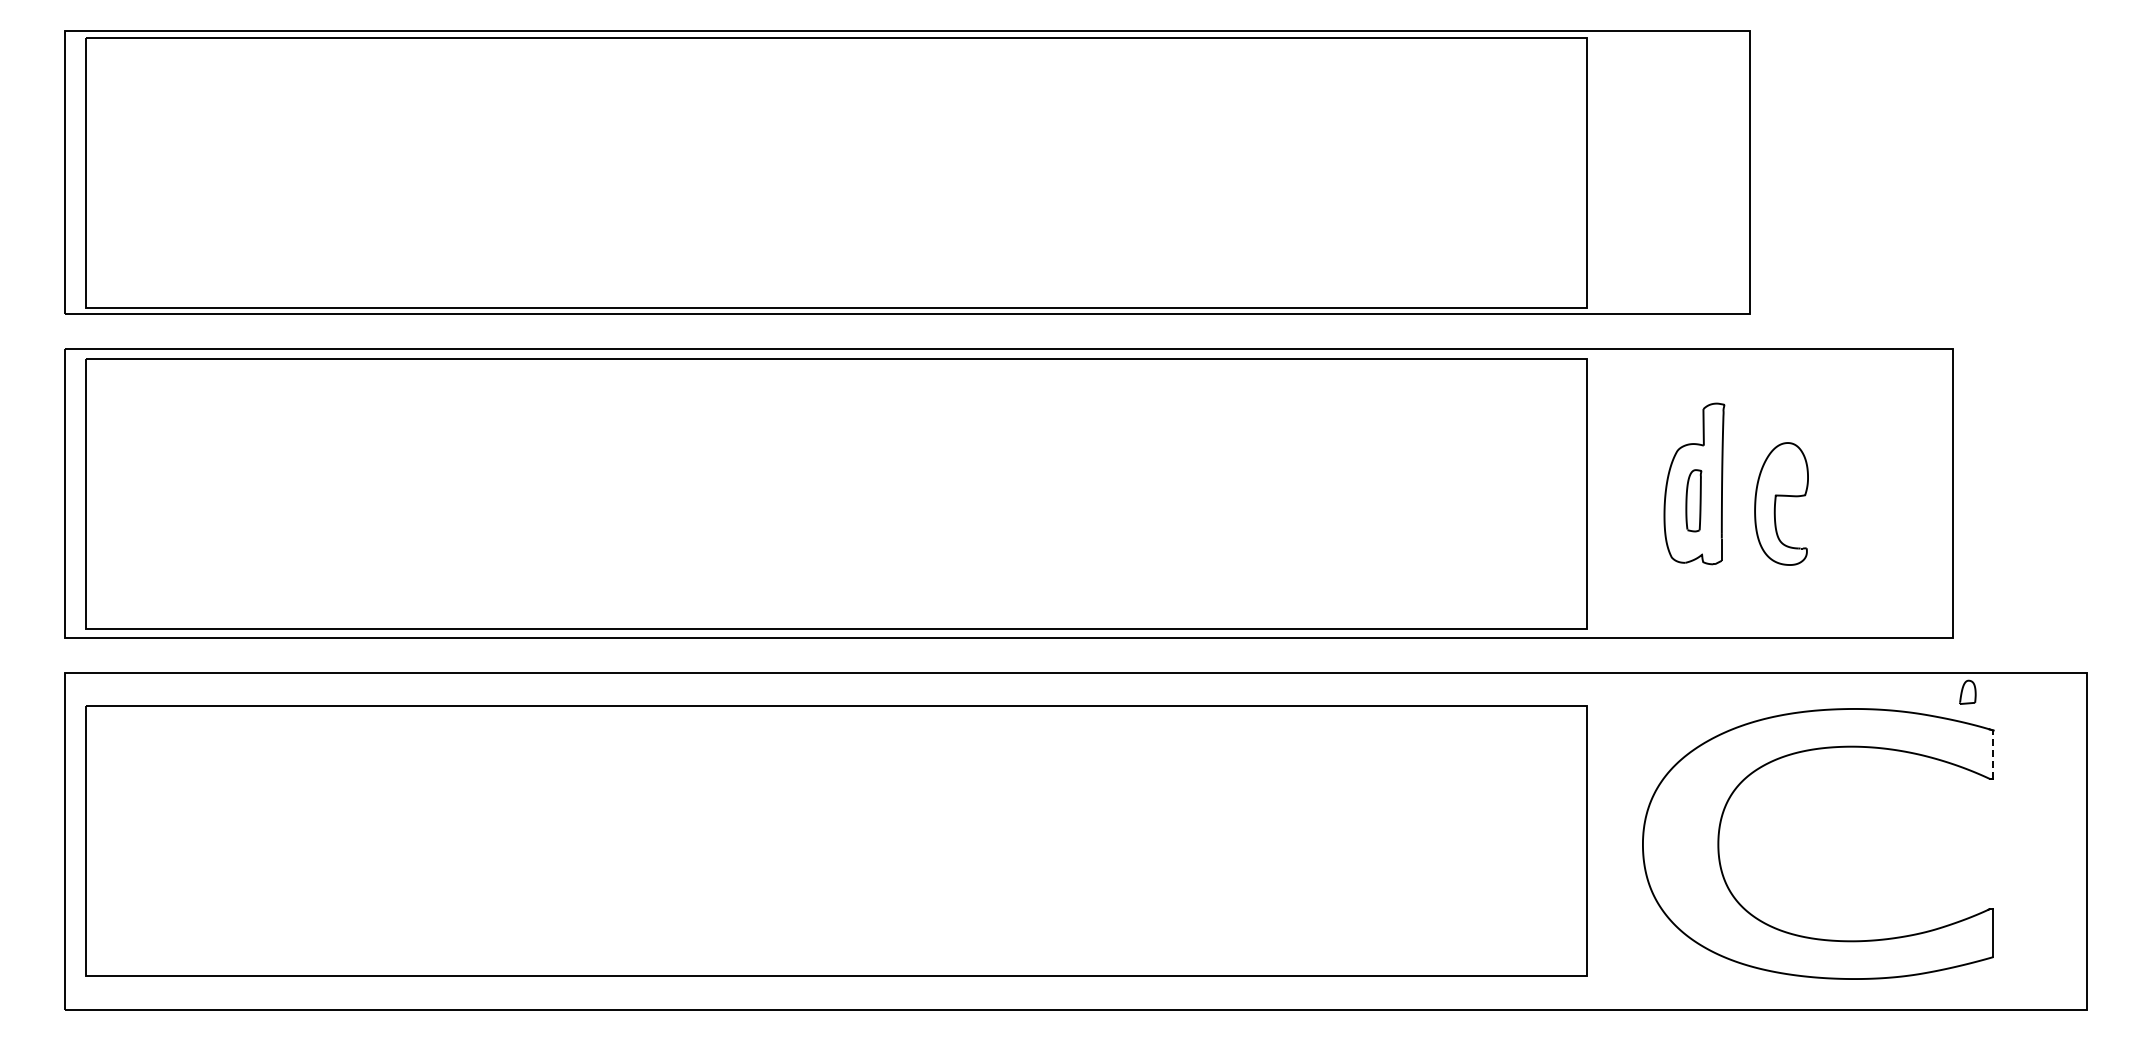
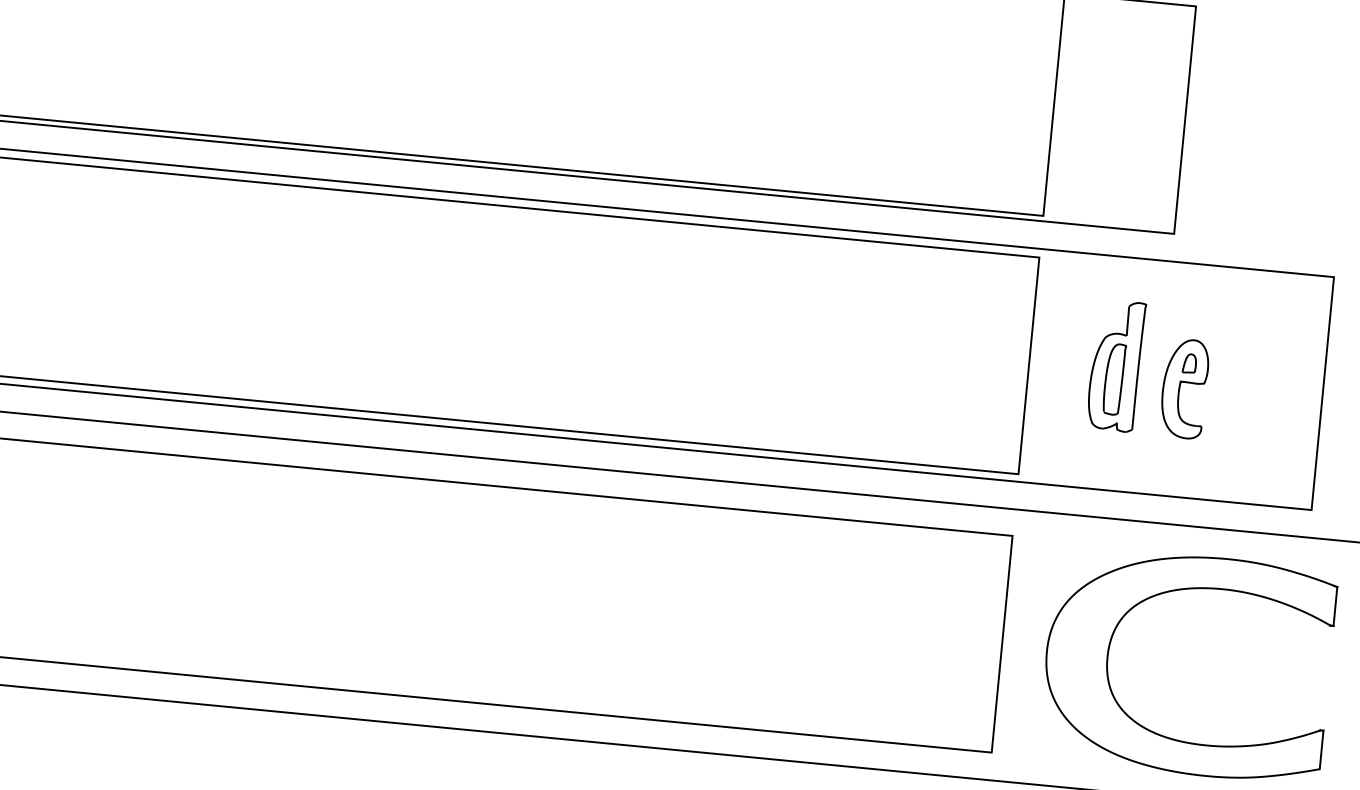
part: (1693, 500) -> (1114, 379), size x1.43
part: (1967, 691) -> (1189, 362), moved
line: (1993, 754) -> (1335, 606), dashed -> solid

